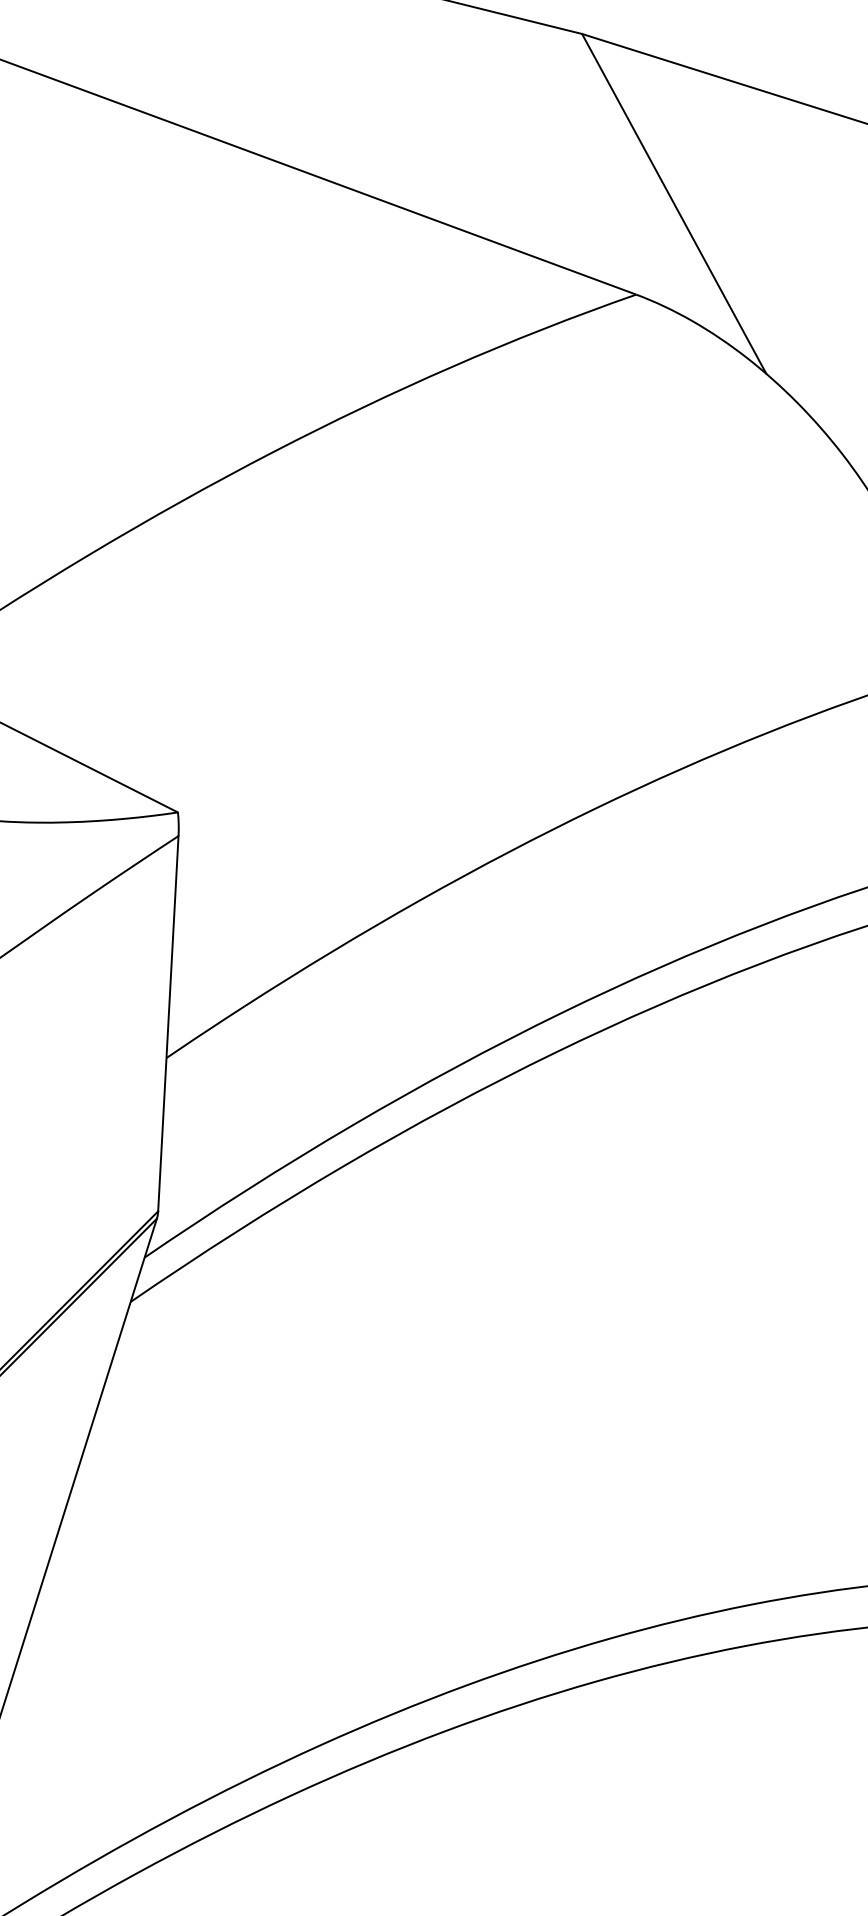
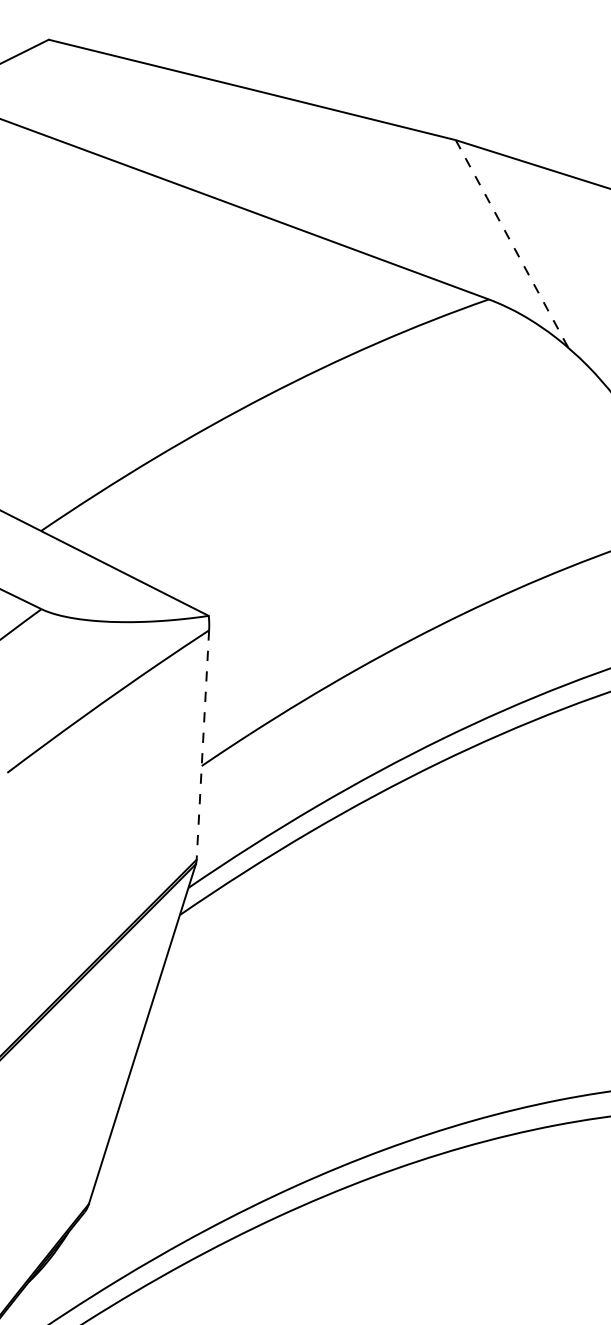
line: (674, 204) -> (512, 244), solid -> dashed
line: (167, 1024) -> (202, 745), solid -> dashed

